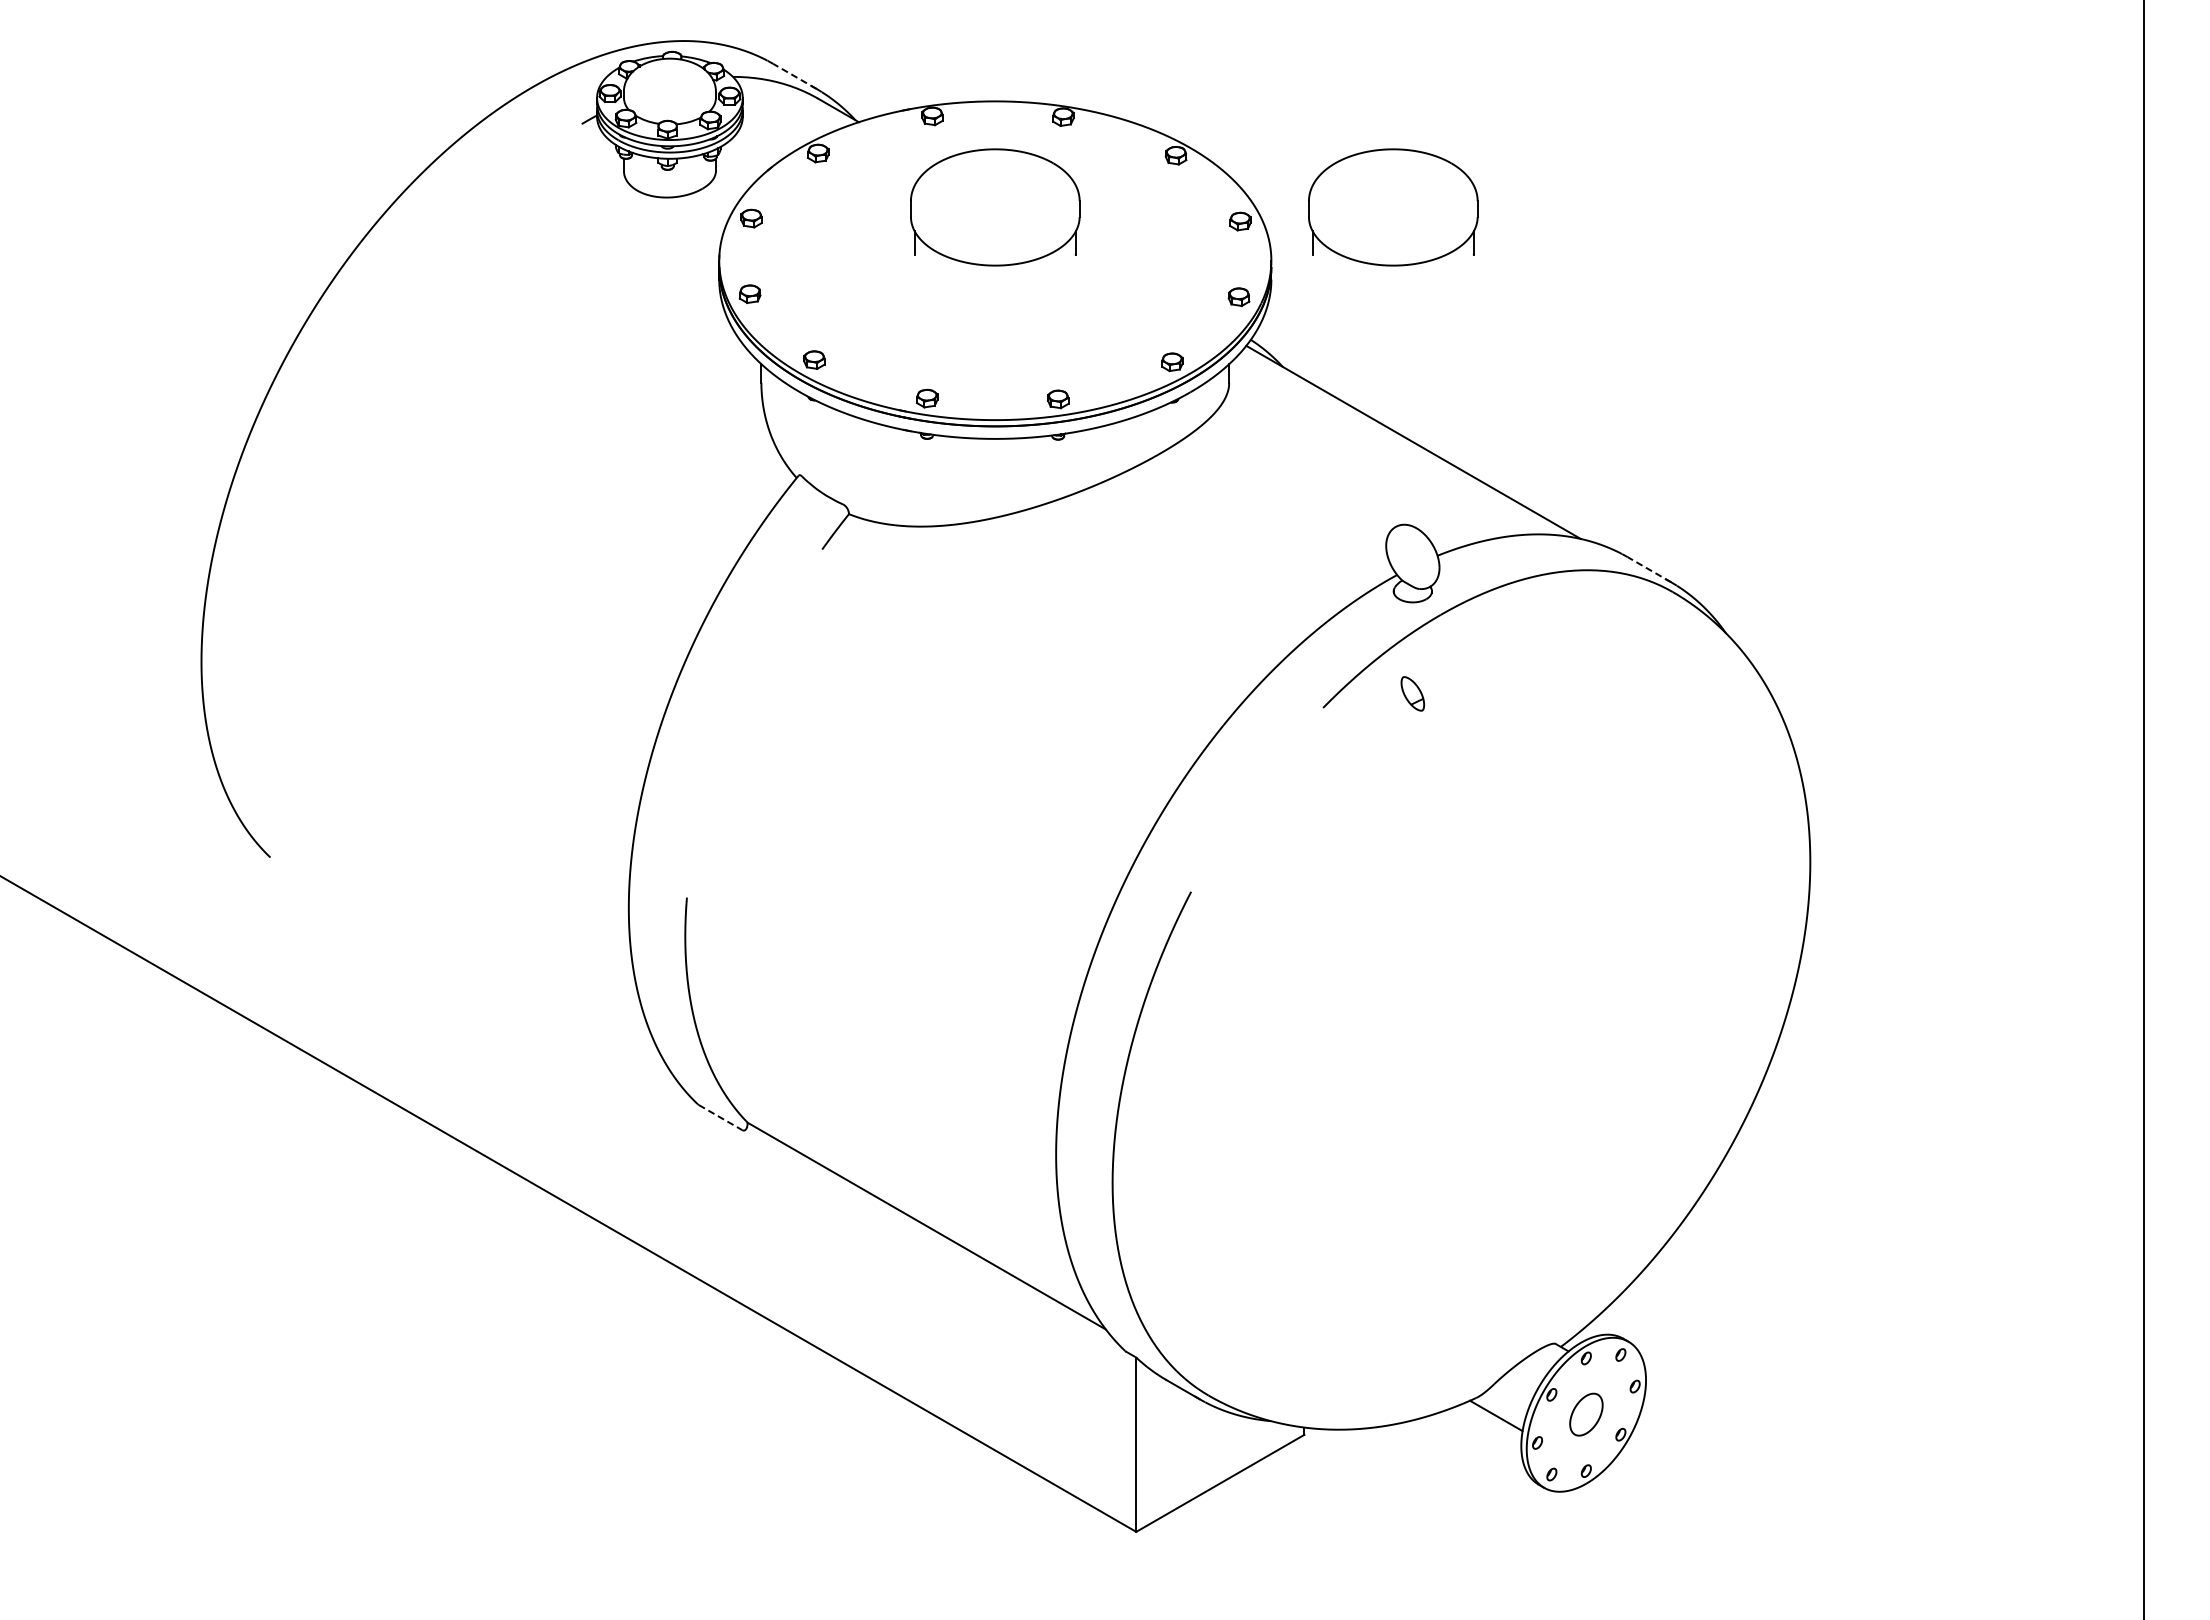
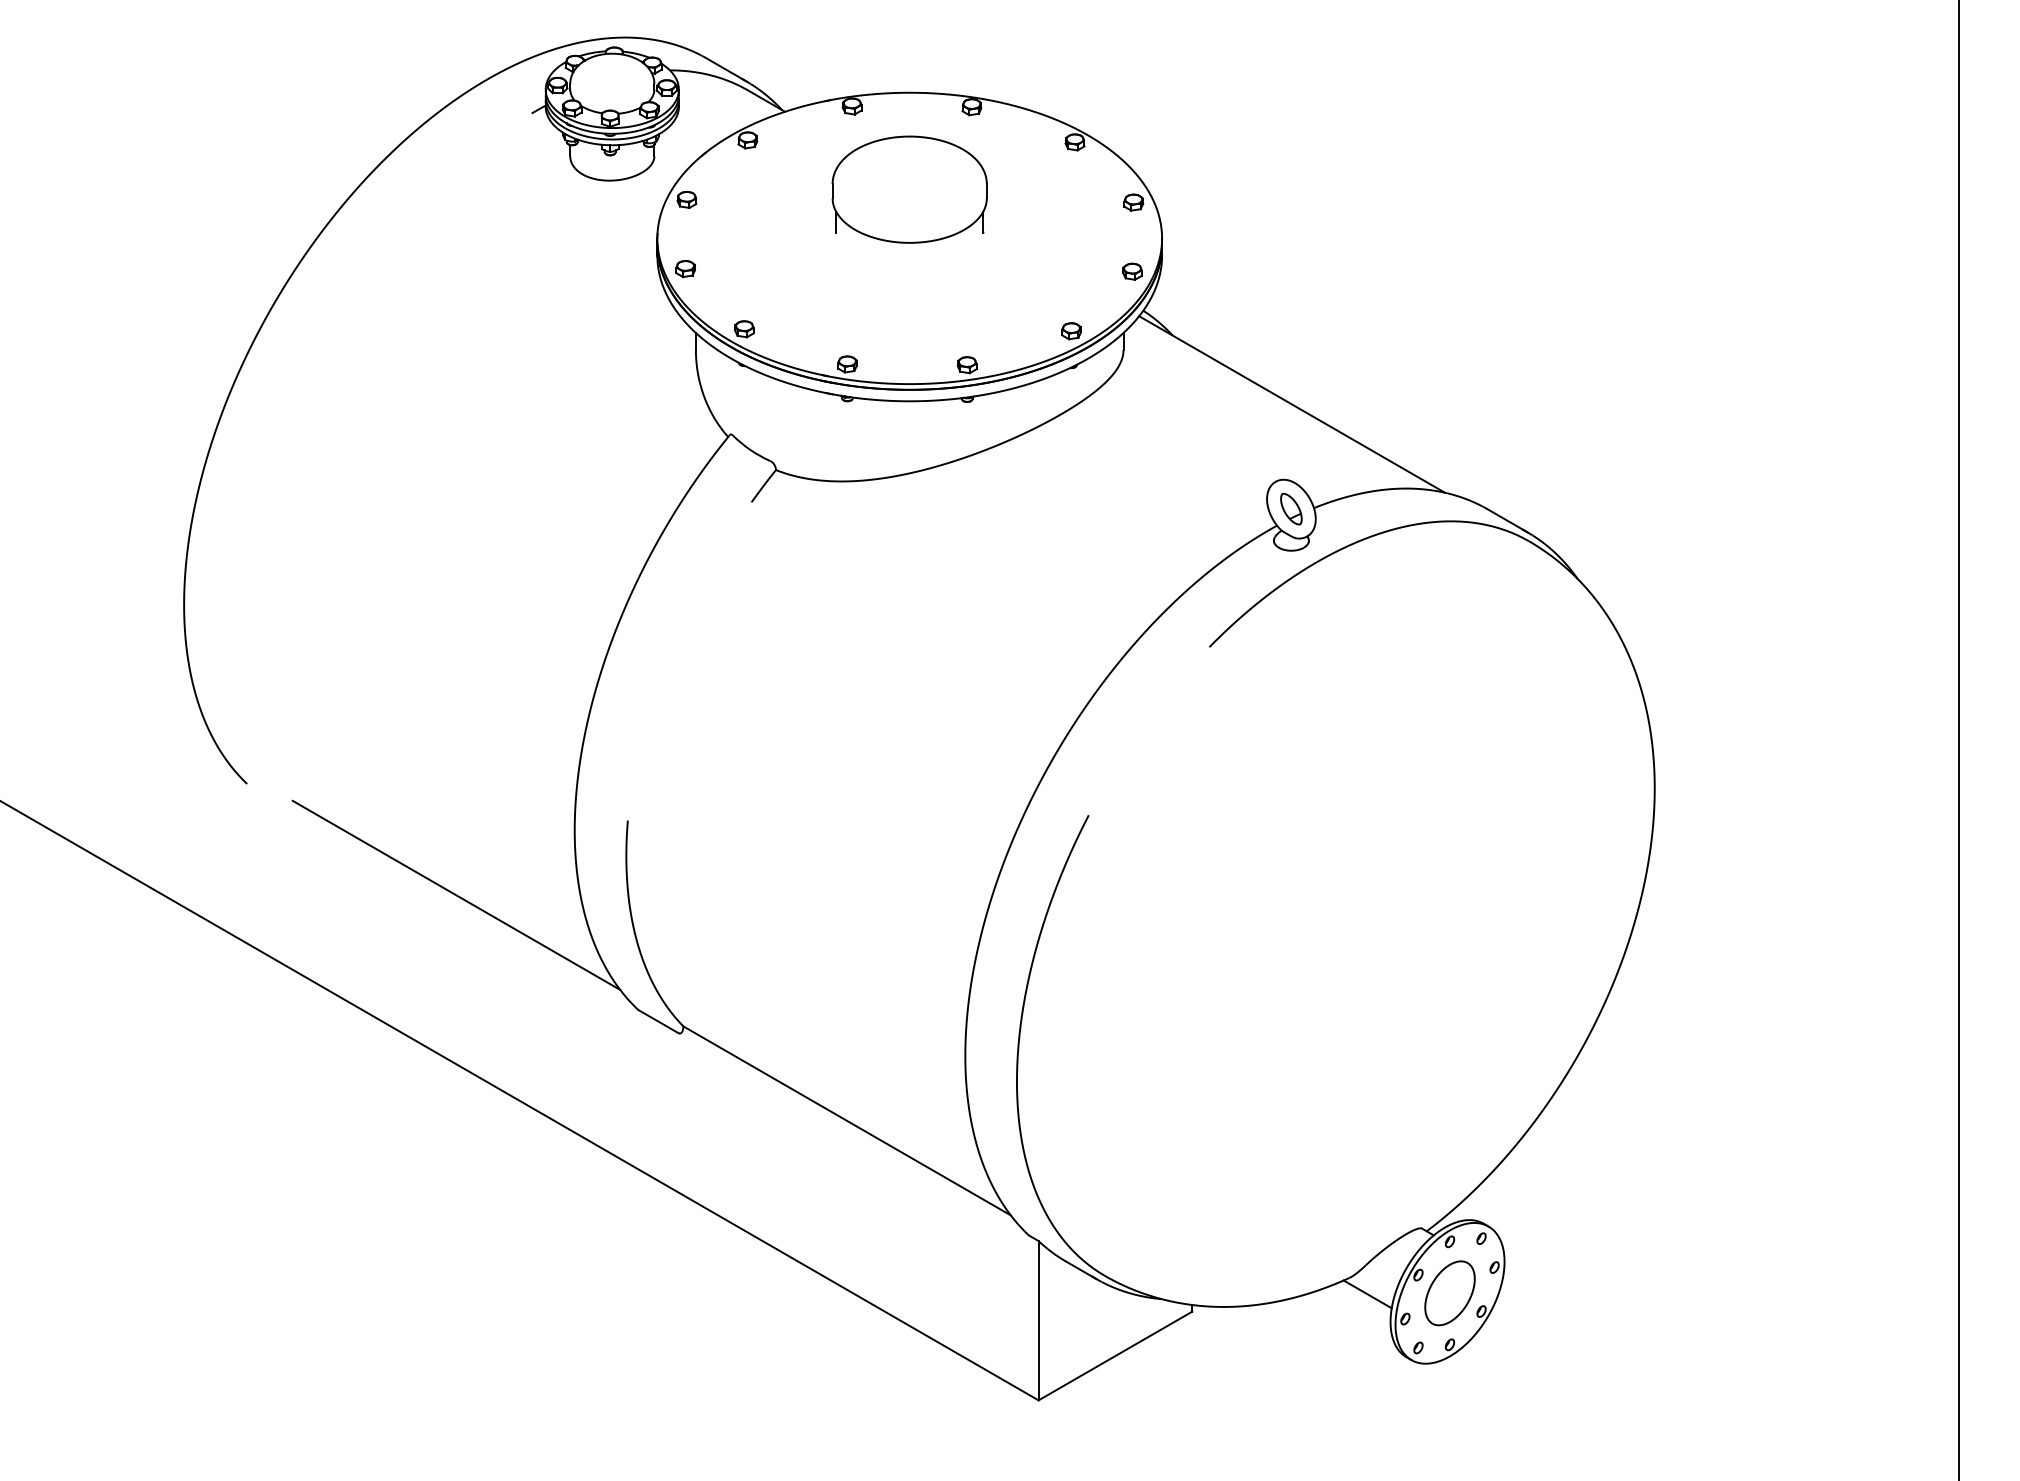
line: (794, 76) -> (726, 70), dashed -> solid
part: (1393, 207) -> (1273, 189), removed
line: (1648, 569) -> (1506, 520), dashed -> solid
part: (1412, 693) -> (1291, 508), moved
line: (499, 979) -> (456, 895), added
line: (720, 1117) -> (658, 1021), dashed -> solid
part: (1586, 1414) -> (1450, 1293), size x1.67

